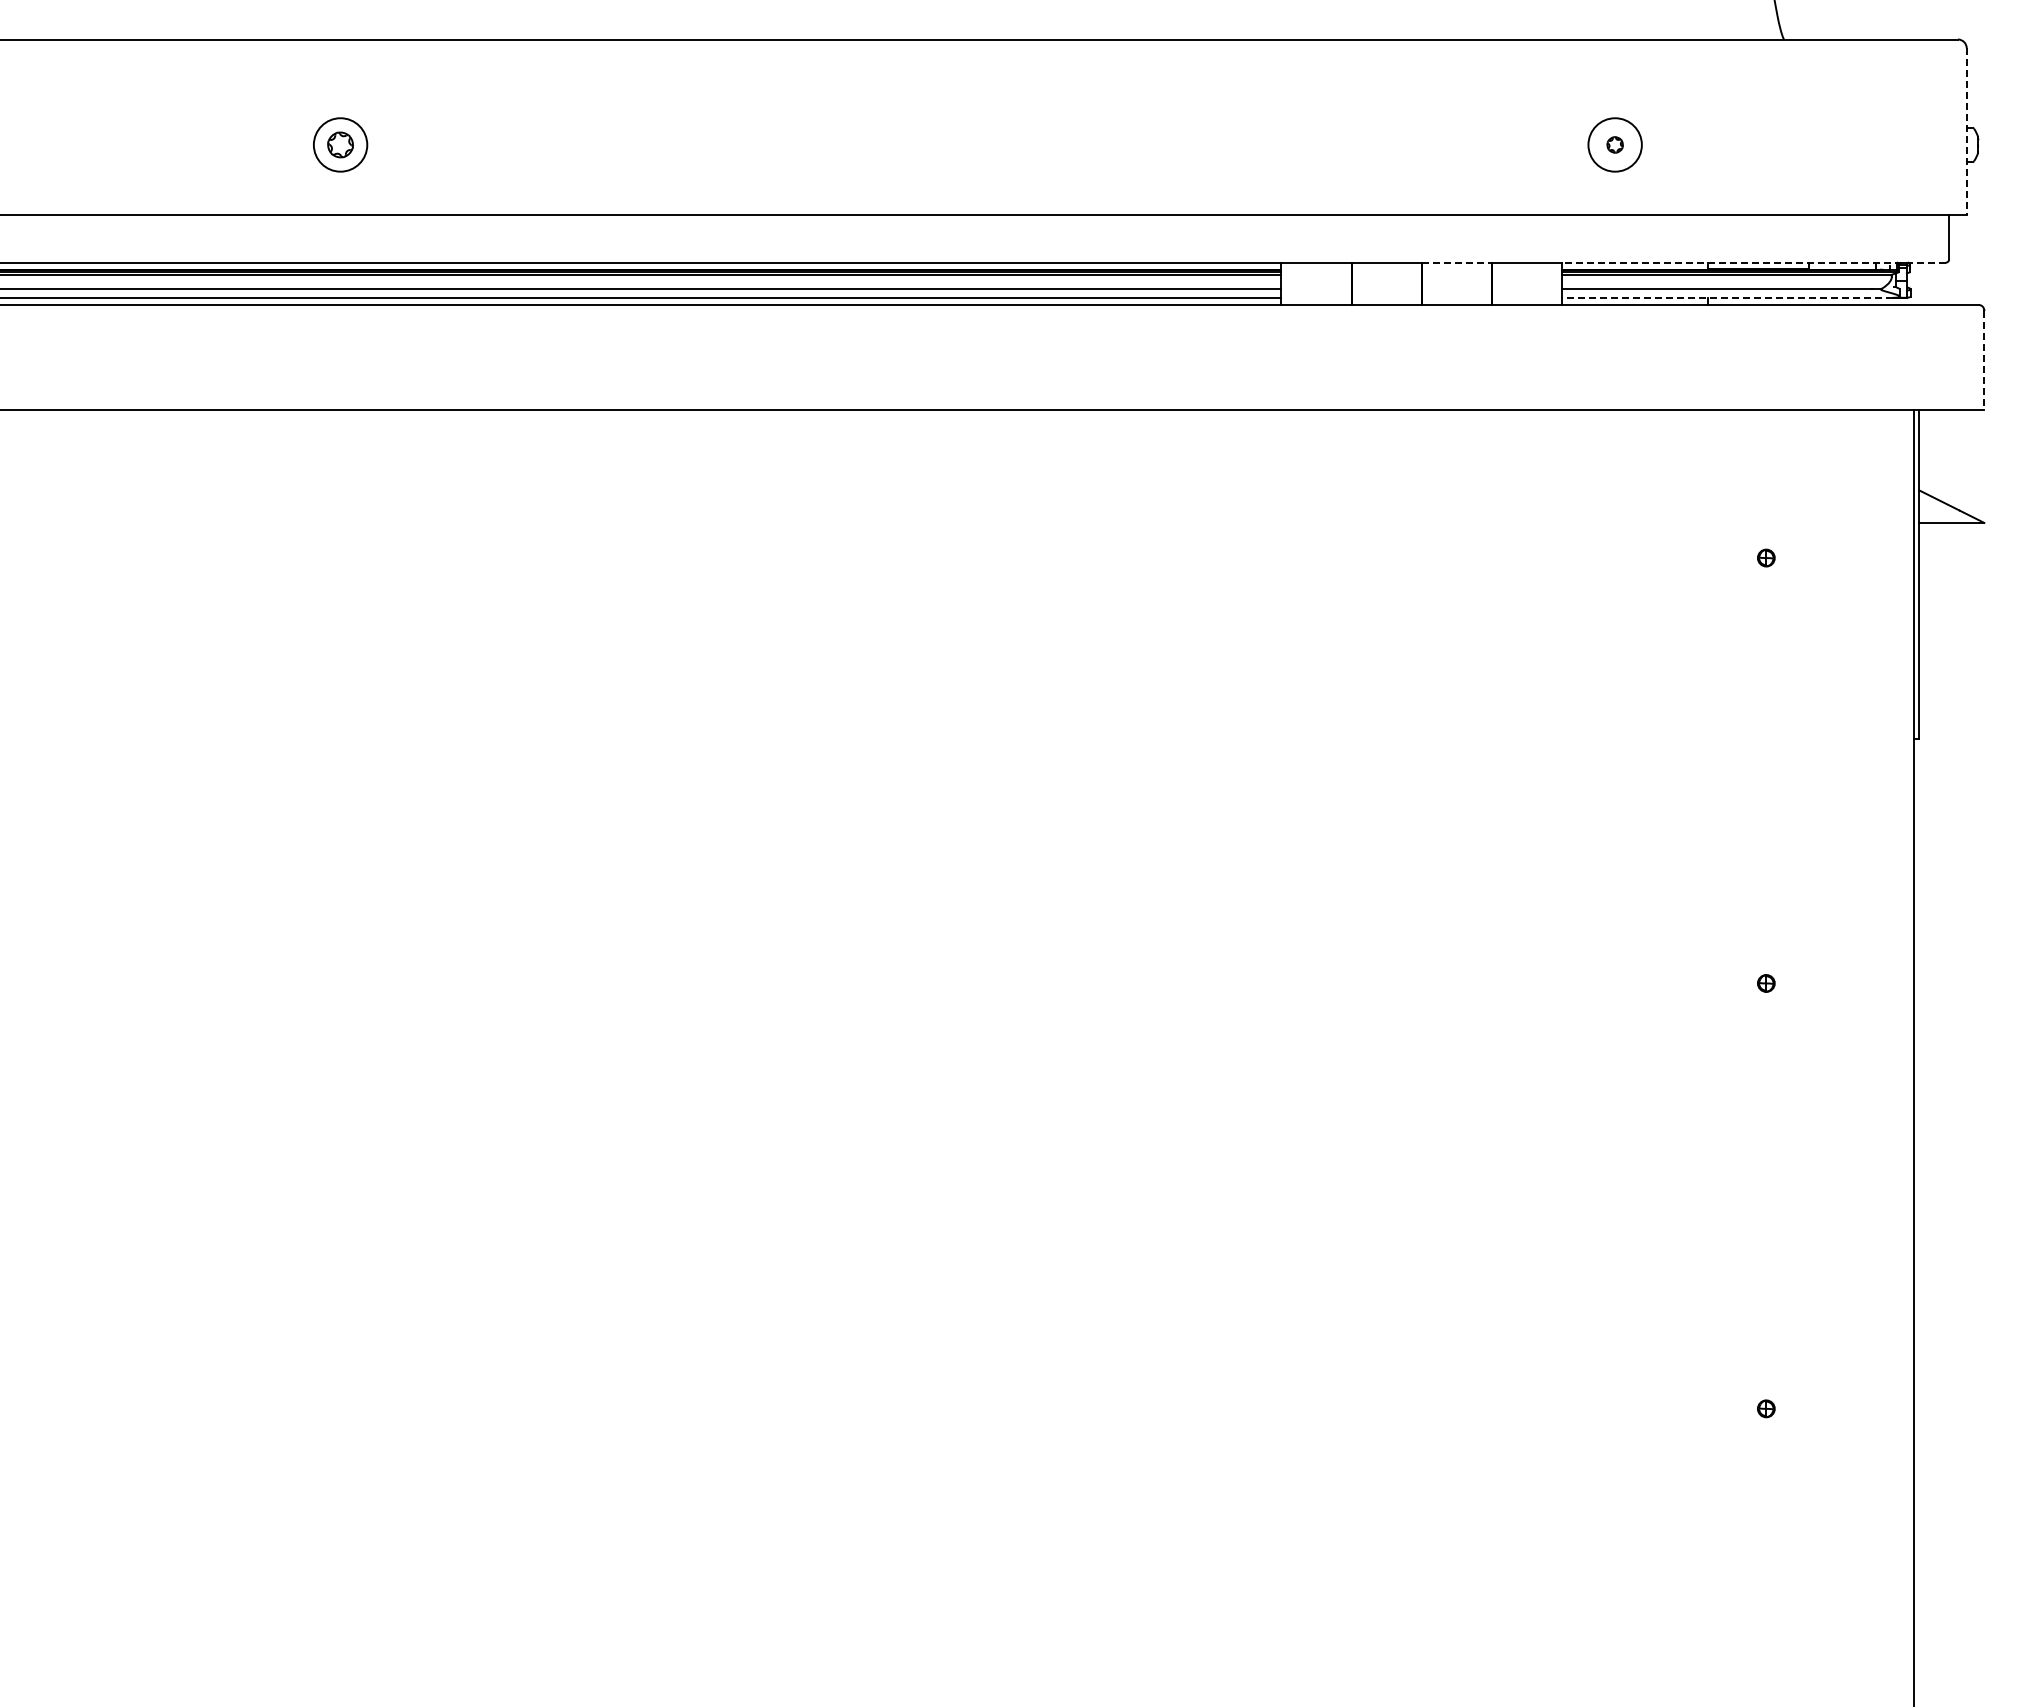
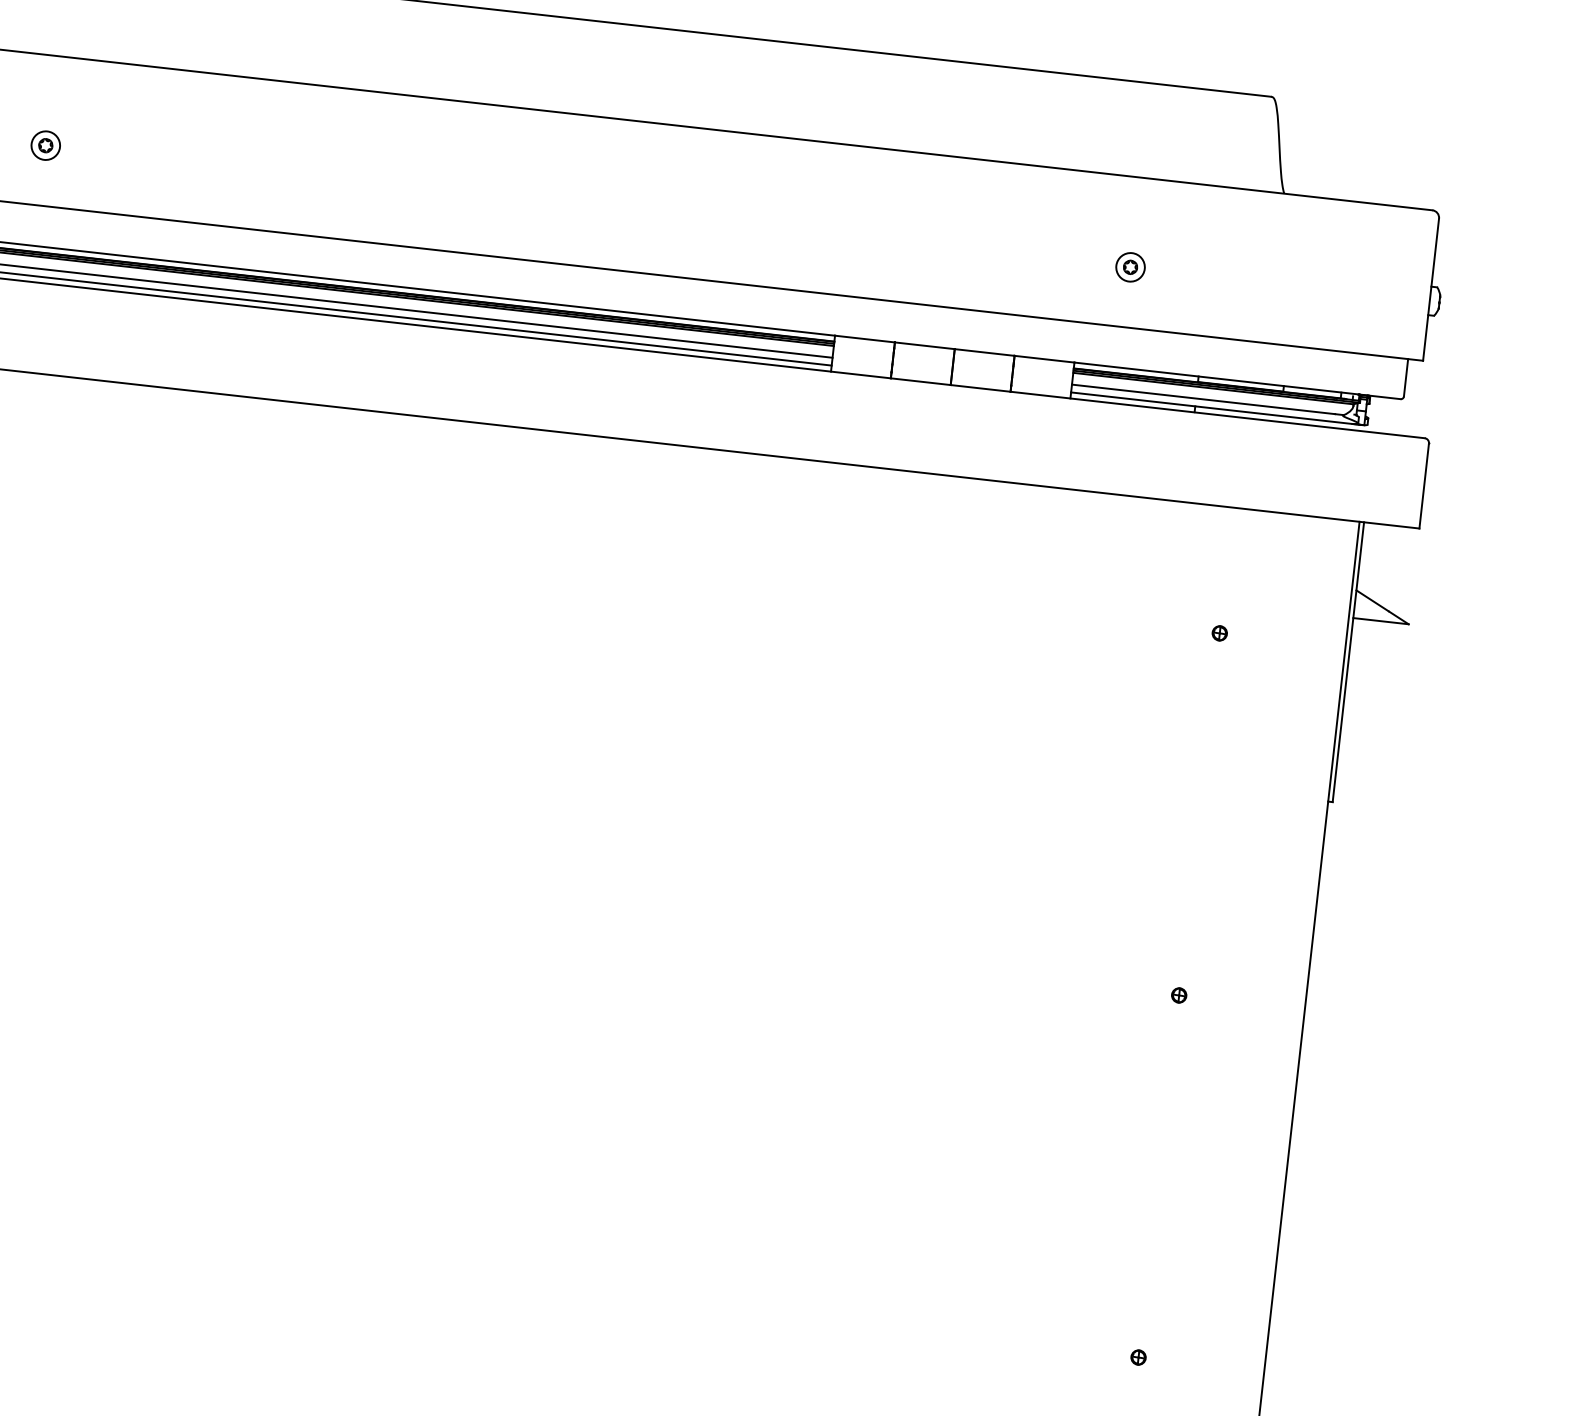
line: (1966, 132) -> (1430, 290), dashed -> solid
part: (340, 144) -> (45, 145), size x0.62
circle: (1614, 144) -> (1130, 266), size x0.62
line: (1457, 262) -> (985, 352), dashed -> solid
line: (1754, 262) -> (1237, 380), dashed -> solid
line: (1727, 297) -> (1211, 407), dashed -> solid
line: (1984, 360) -> (1424, 486), dashed -> solid

